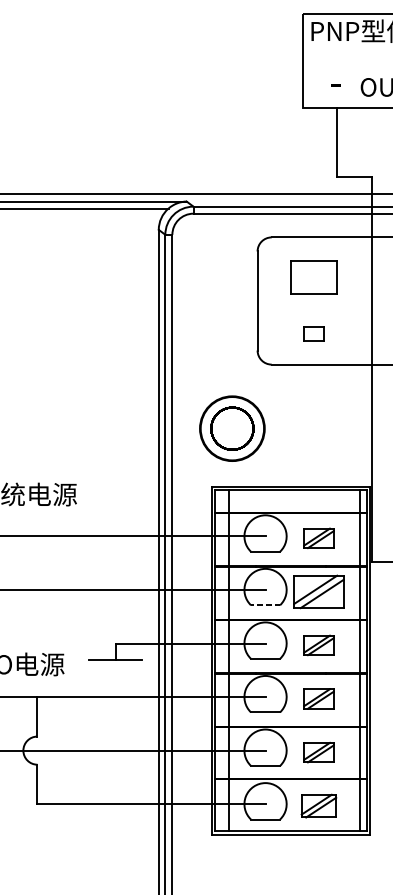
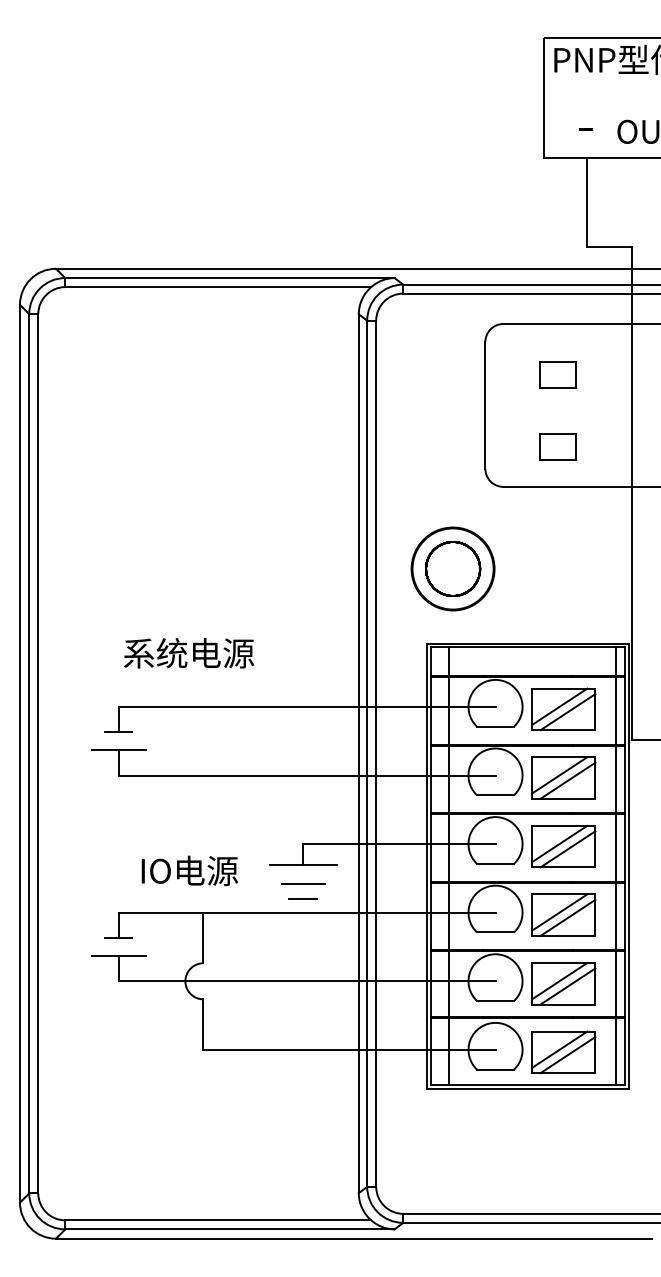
part: (313, 276) -> (557, 374), size x0.62
part: (313, 333) -> (557, 446), size x1.43
part: (318, 538) -> (563, 709), size x1.67
line: (265, 605) -> (495, 795), dashed -> solid
part: (318, 645) -> (563, 846), size x1.67
line: (115, 674) -> (303, 883), added
line: (115, 686) -> (303, 899), added
part: (318, 698) -> (563, 914), size x1.67
part: (318, 752) -> (563, 983), size x1.67
part: (318, 806) -> (563, 1052), size x1.43

